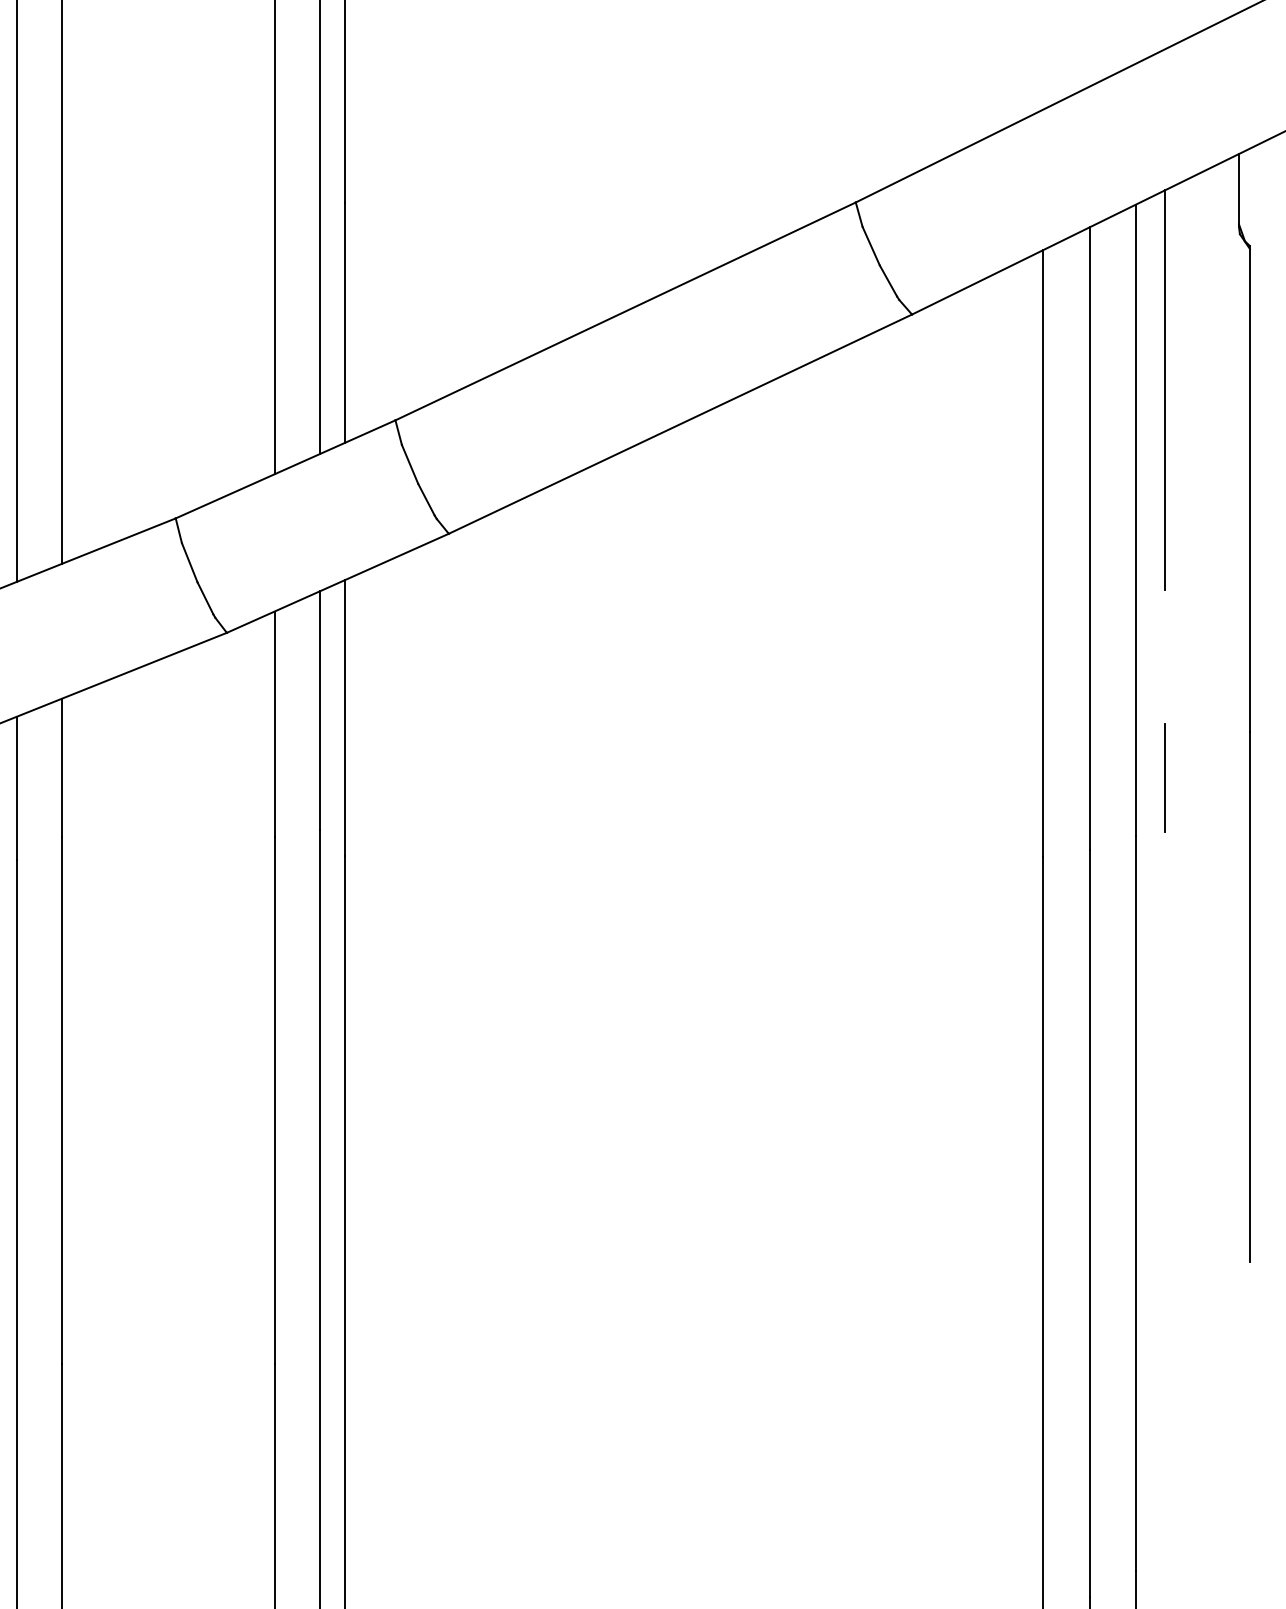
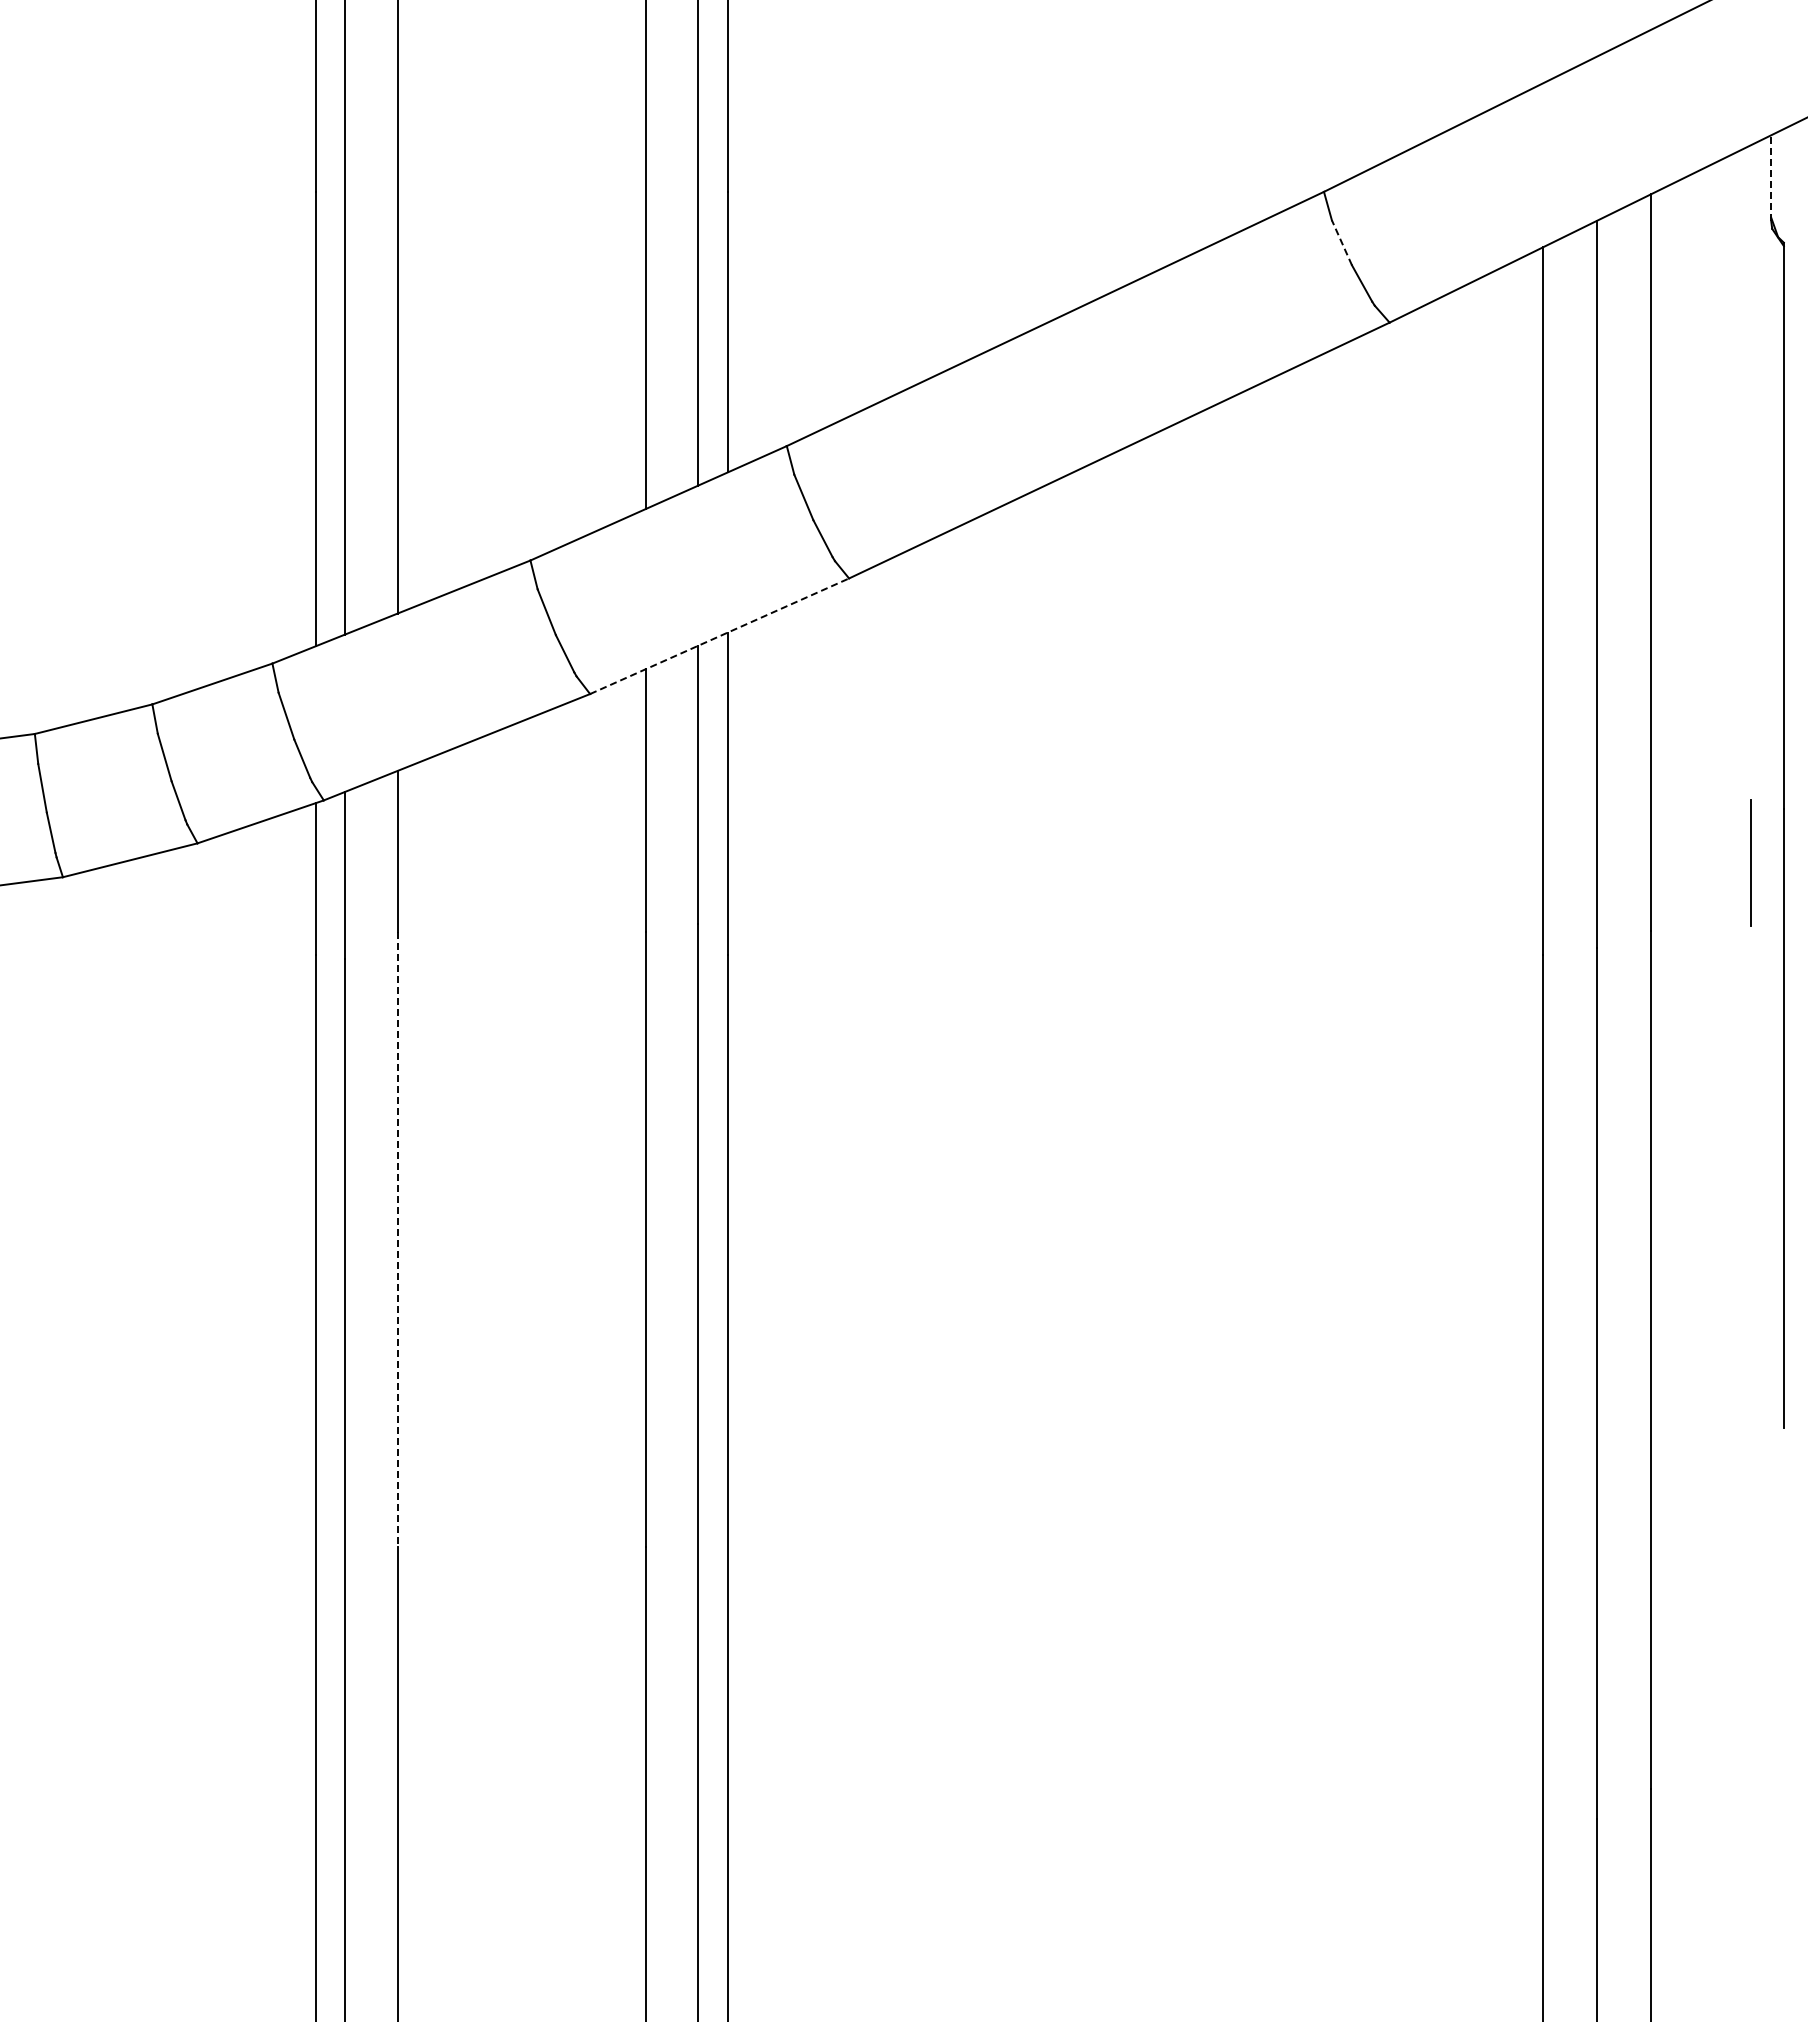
line: (1239, 191) -> (1771, 178), solid -> dashed
line: (870, 245) -> (1341, 242), solid -> dashed
line: (1164, 389) -> (1684, 410), removed
line: (337, 583) -> (719, 636), solid -> dashed
line: (1163, 777) -> (1750, 862), moved
line: (61, 1101) -> (397, 1240), solid -> dashed

